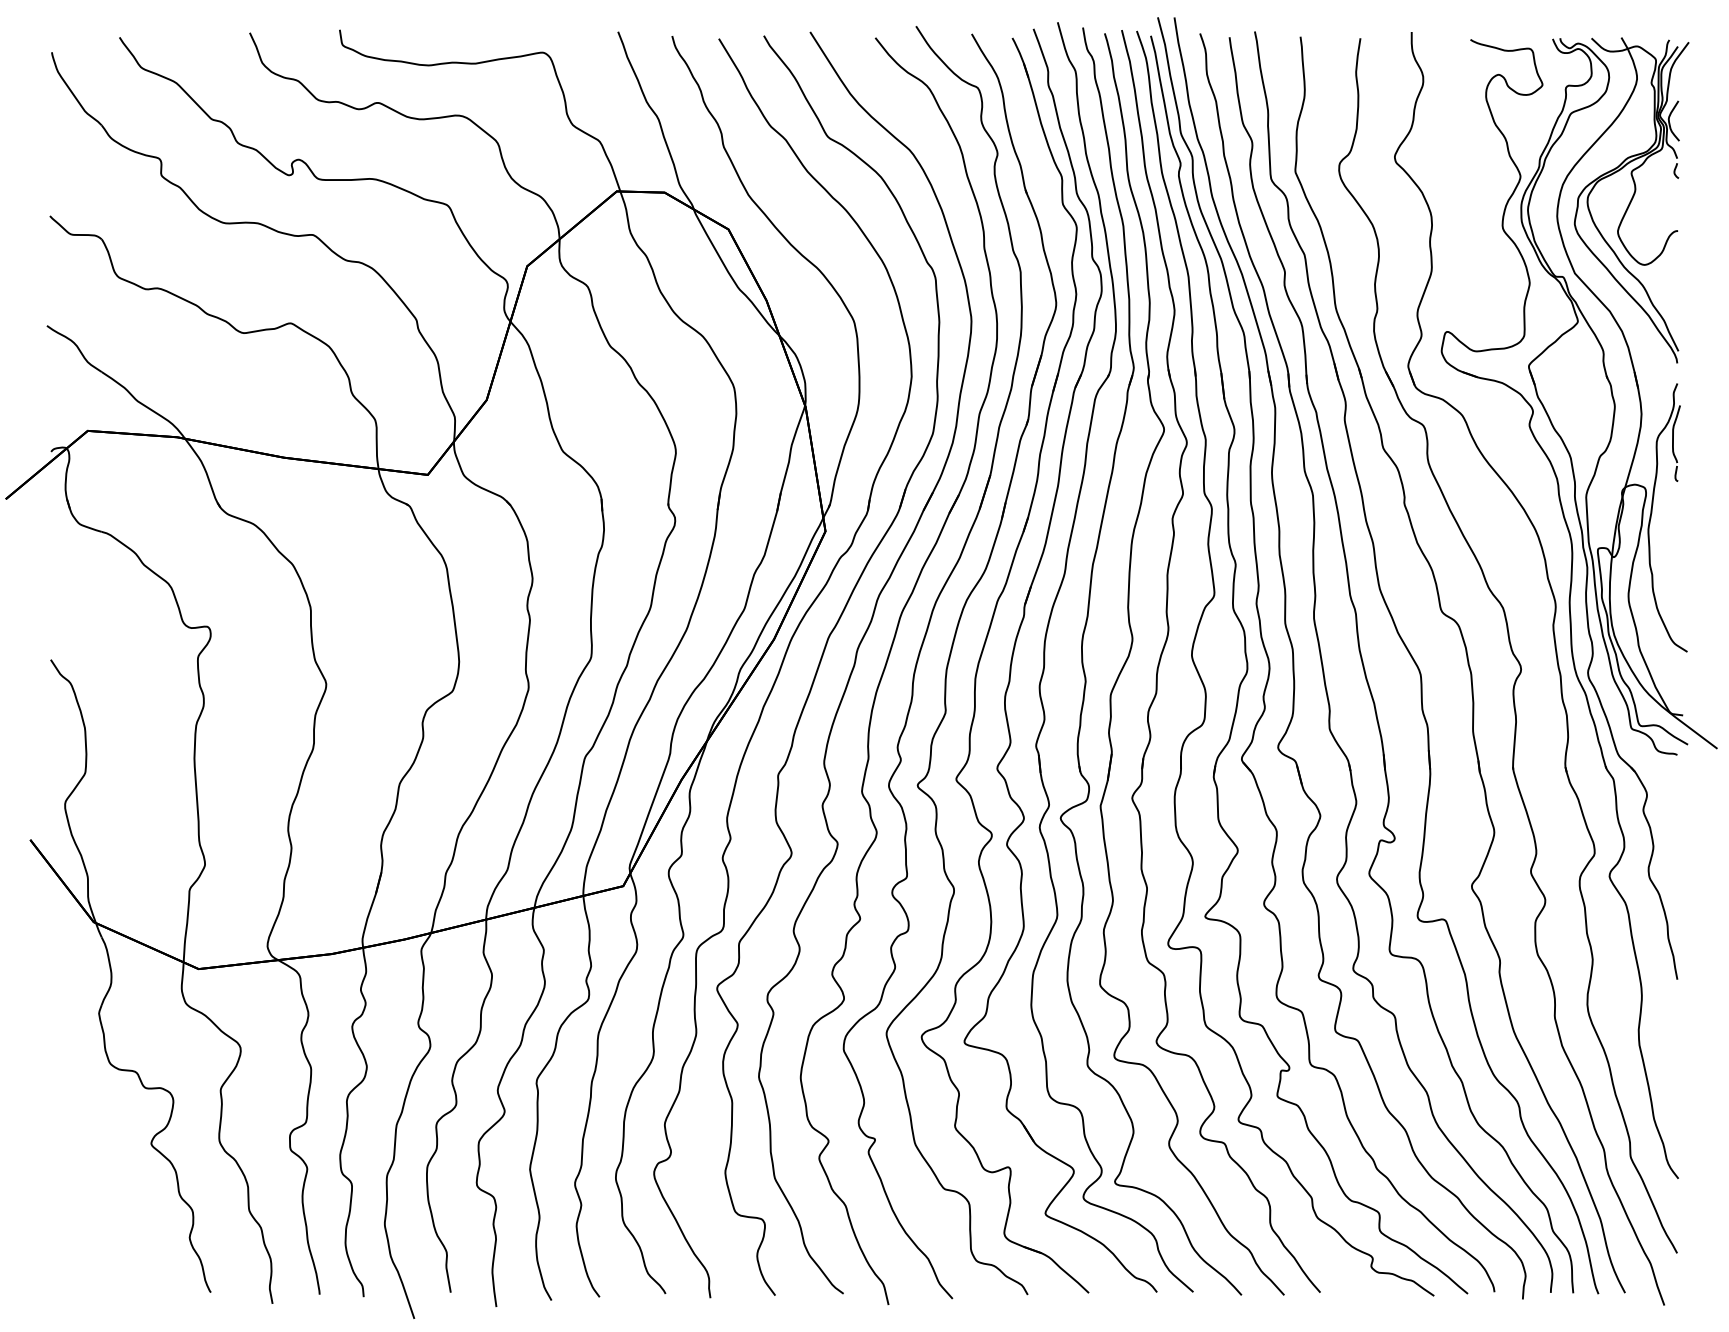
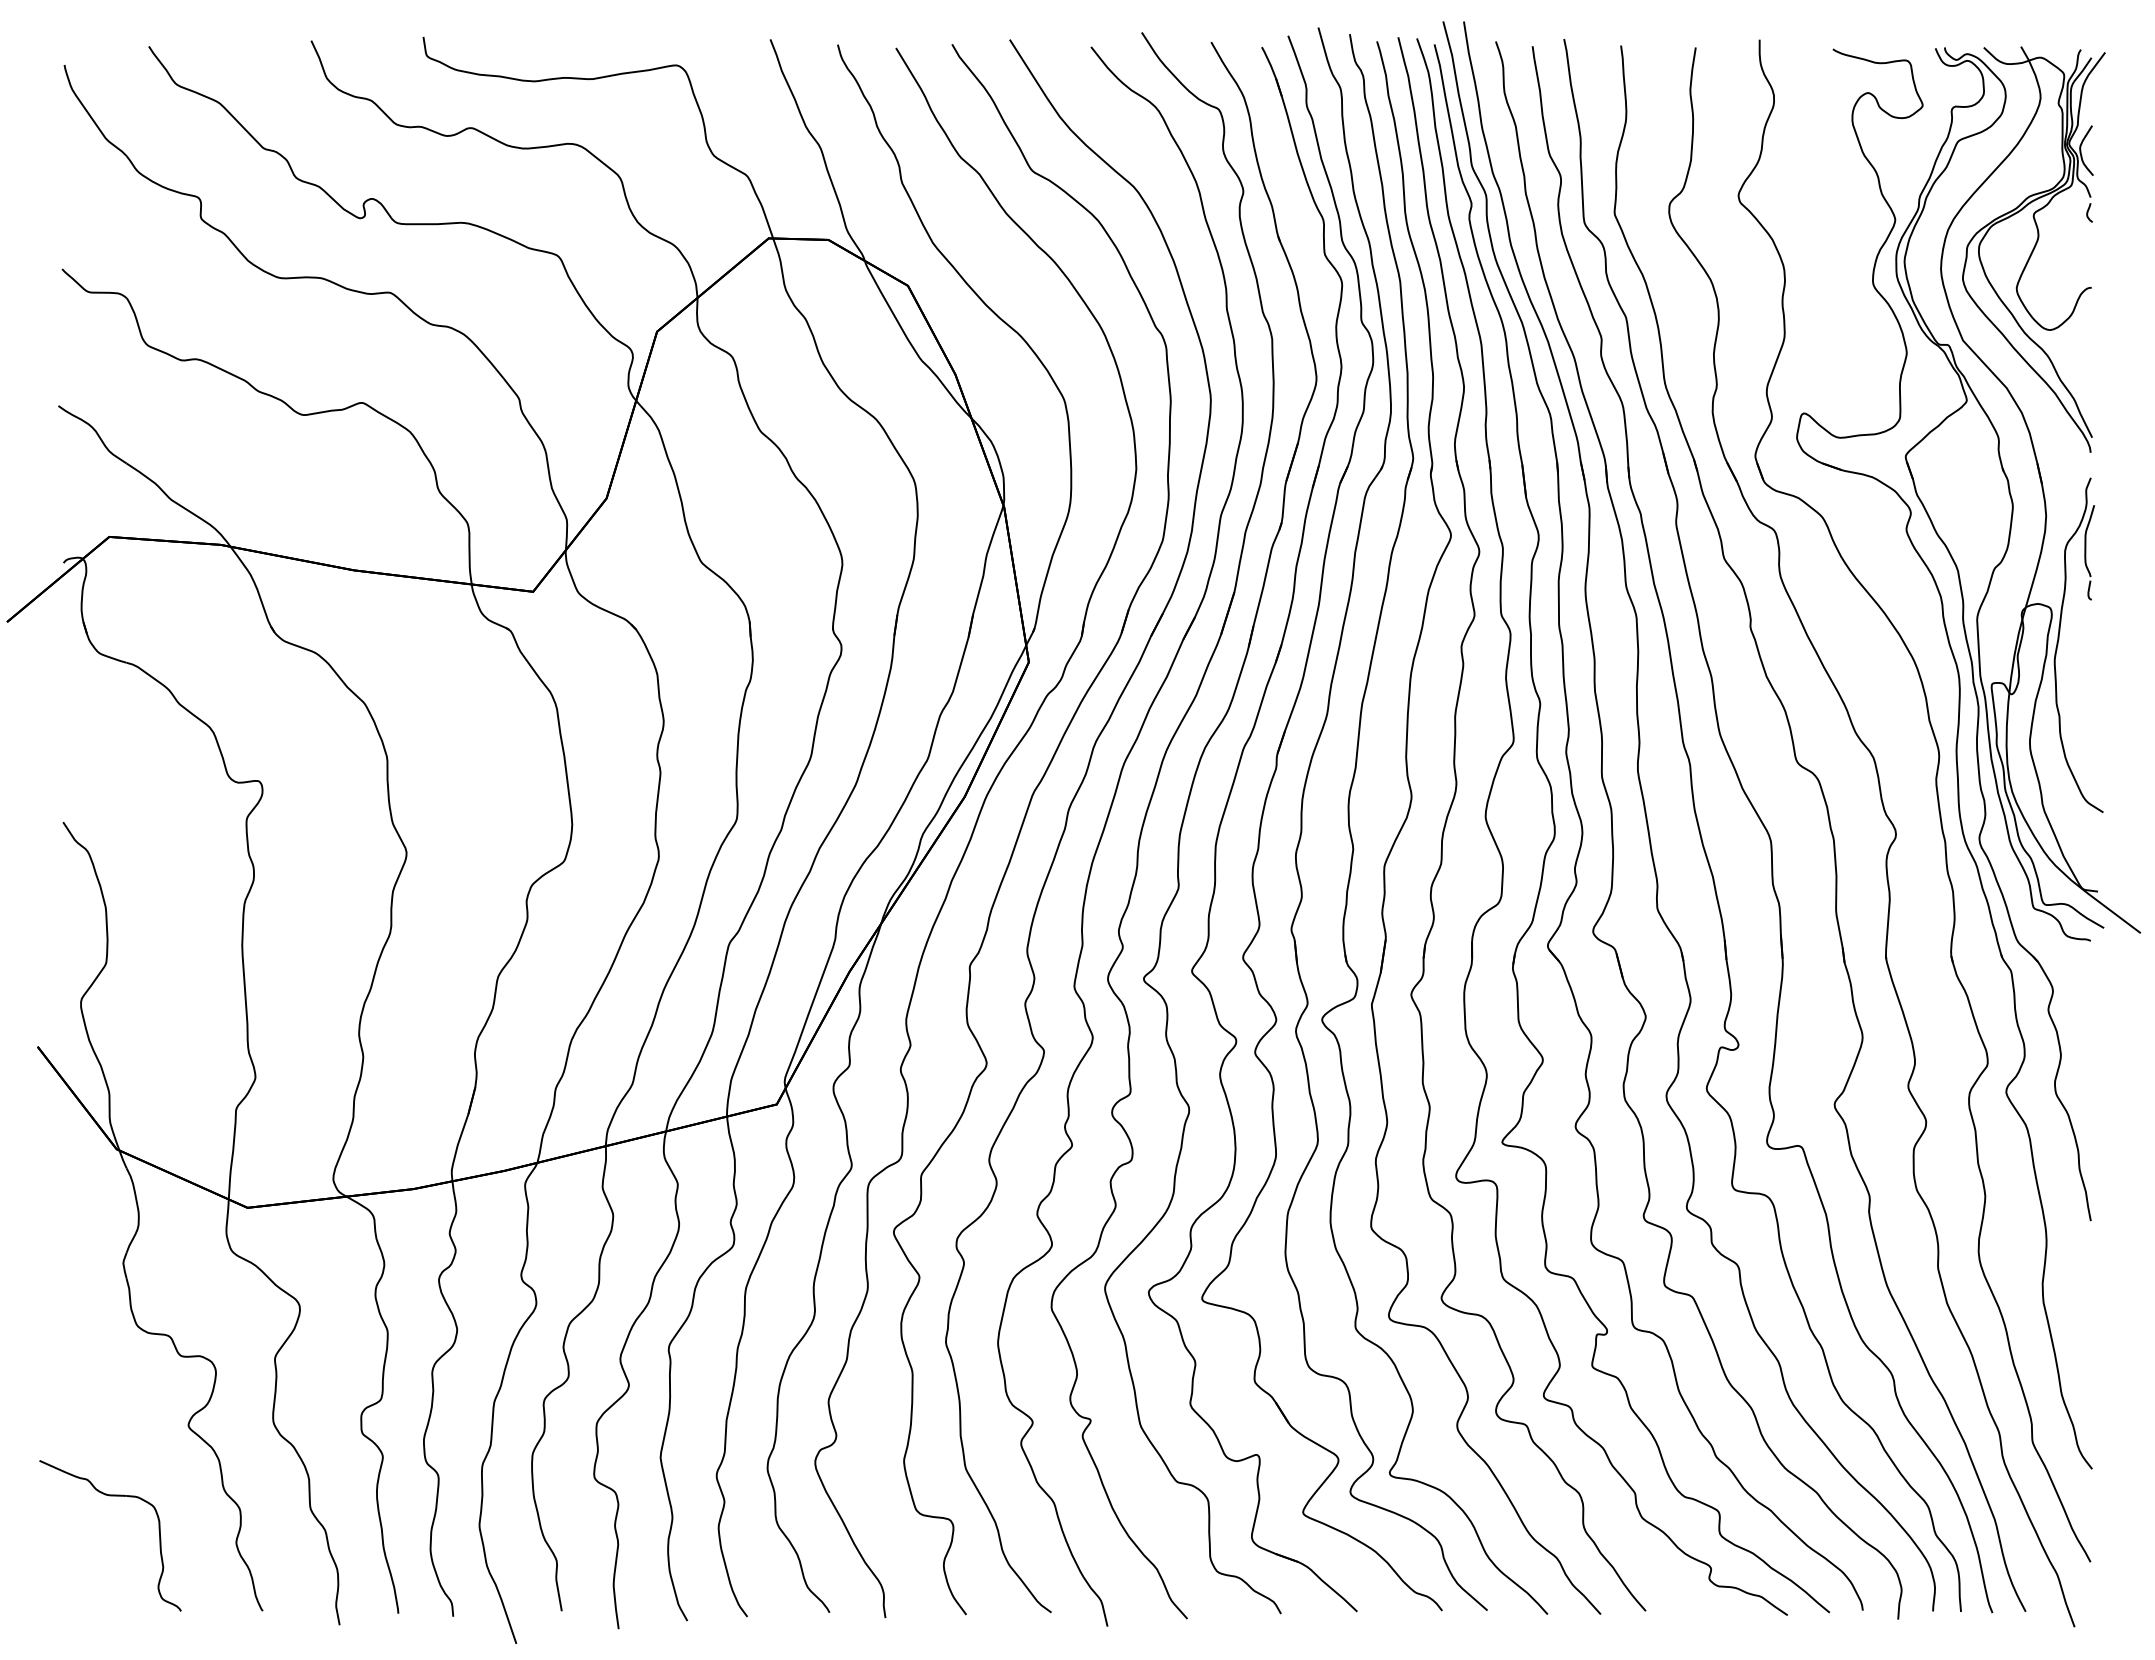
part: (88, 1200) -> (110, 1496), added

